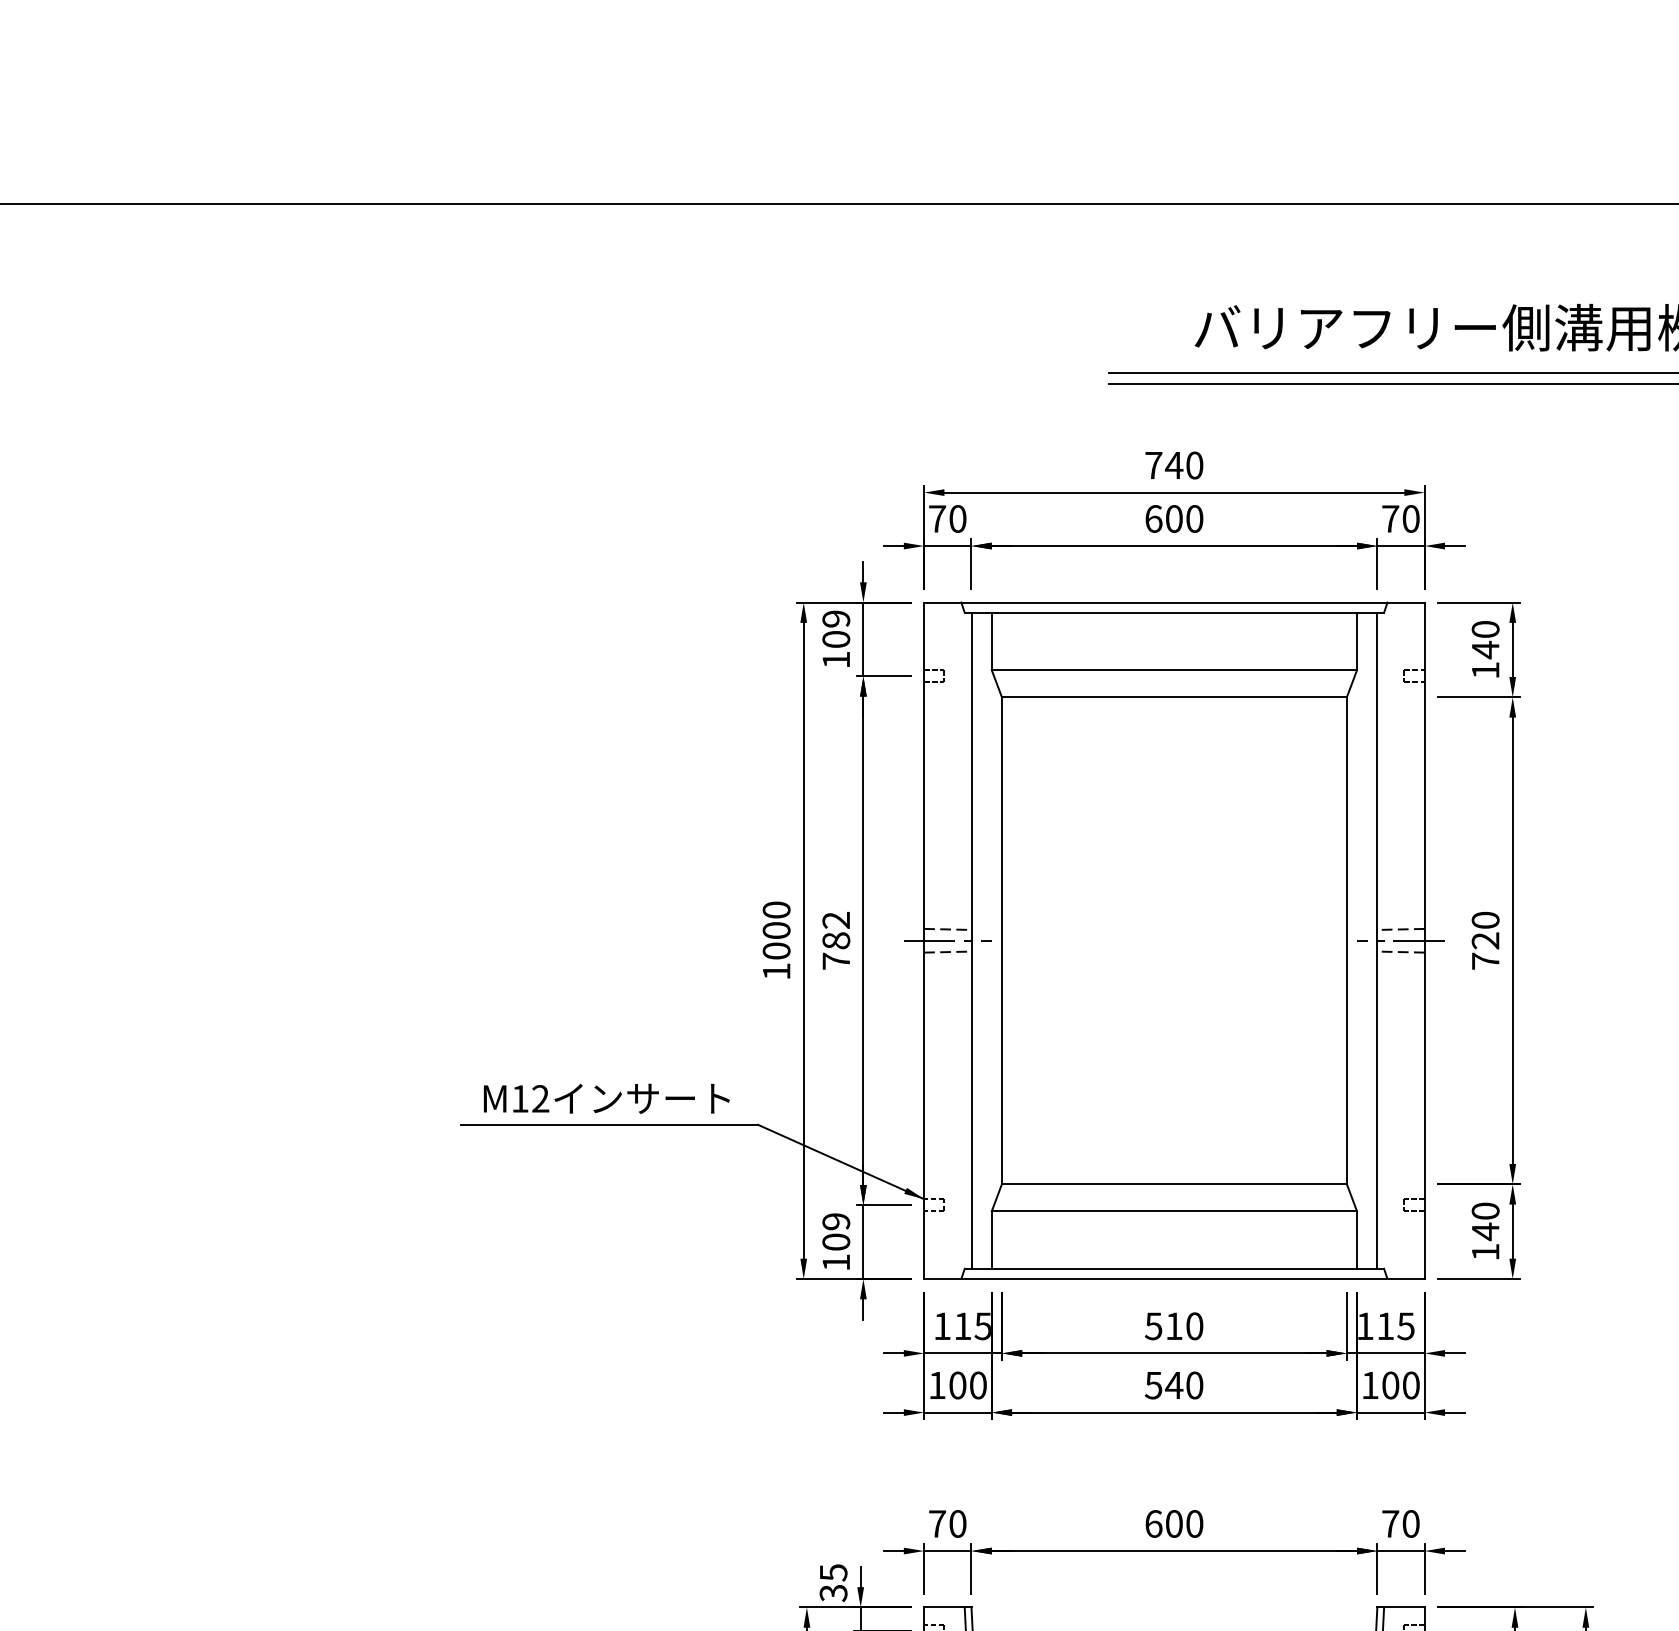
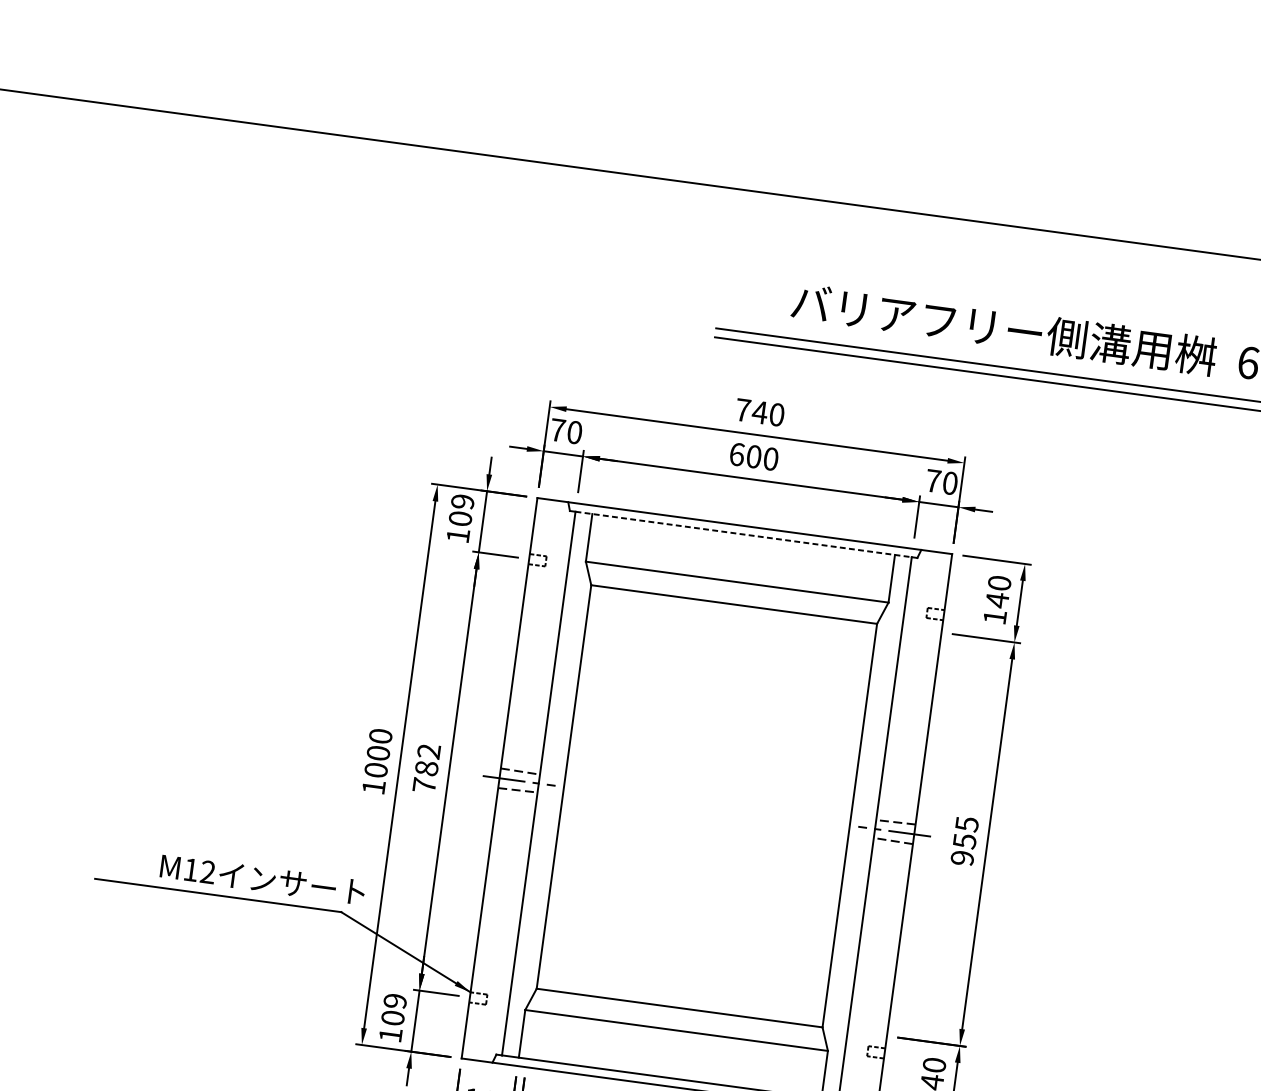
line: (1174, 612) -> (743, 534), solid -> dashed
text: (1485, 940) -> (964, 840), 720 -> 955
text: (606, 1098) -> (262, 879), moved

